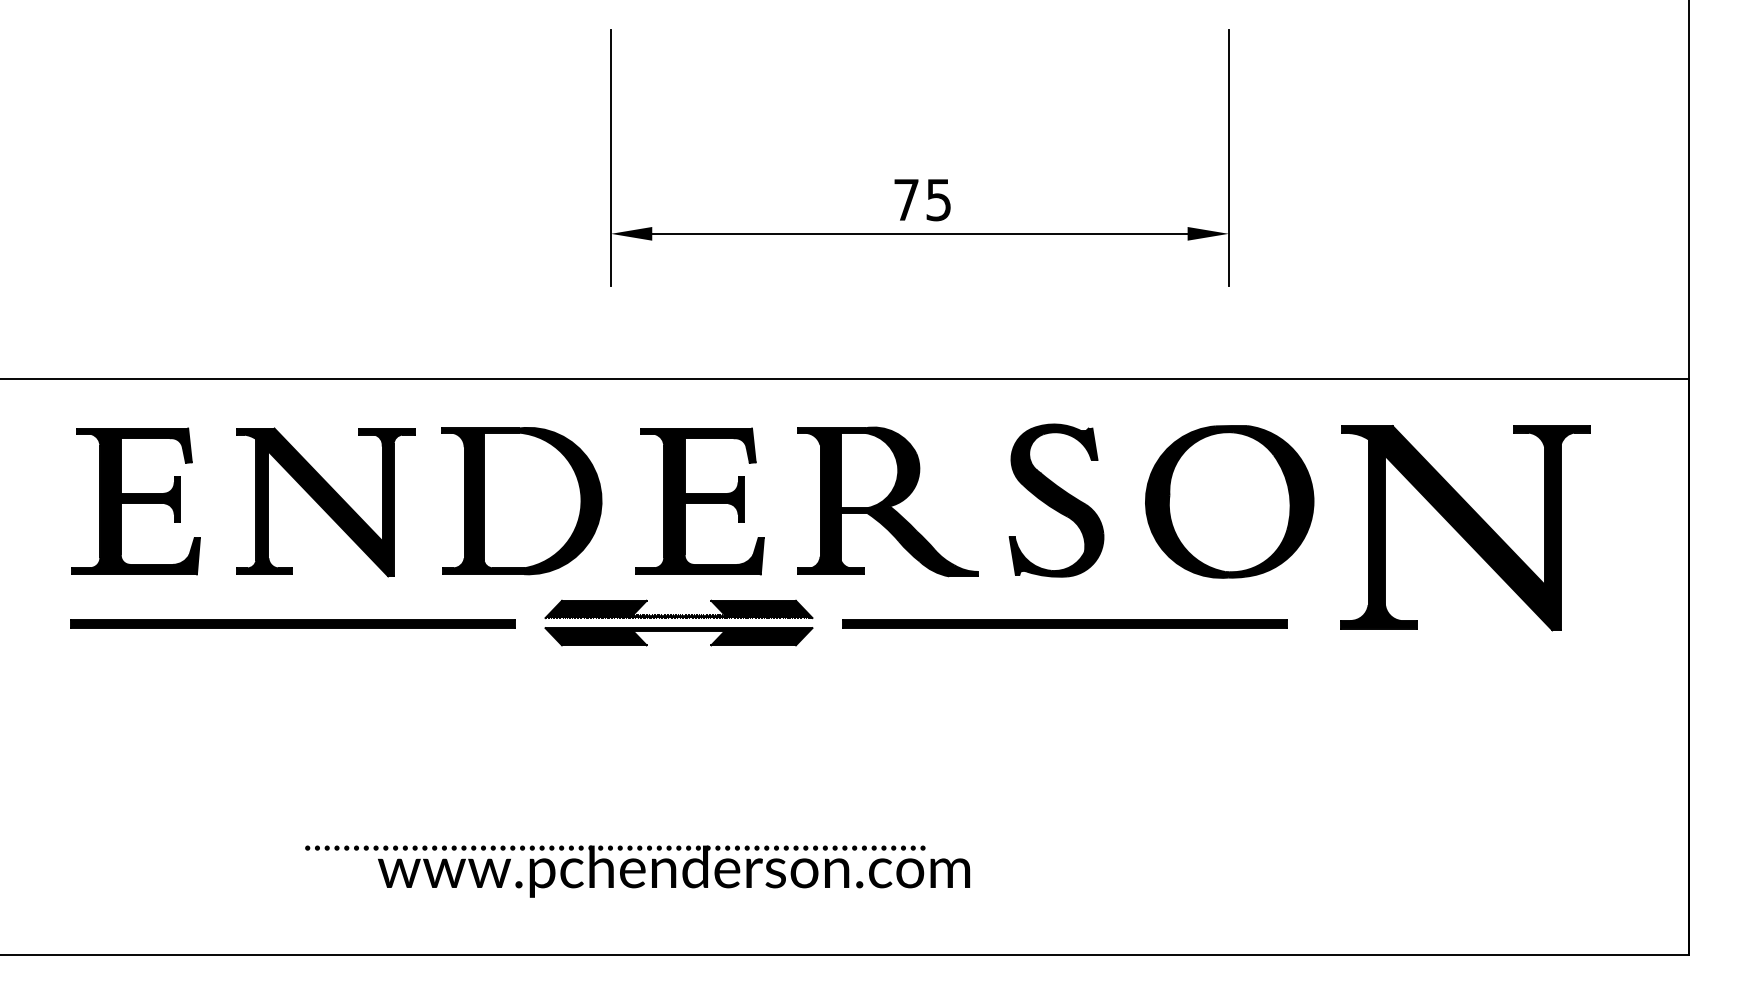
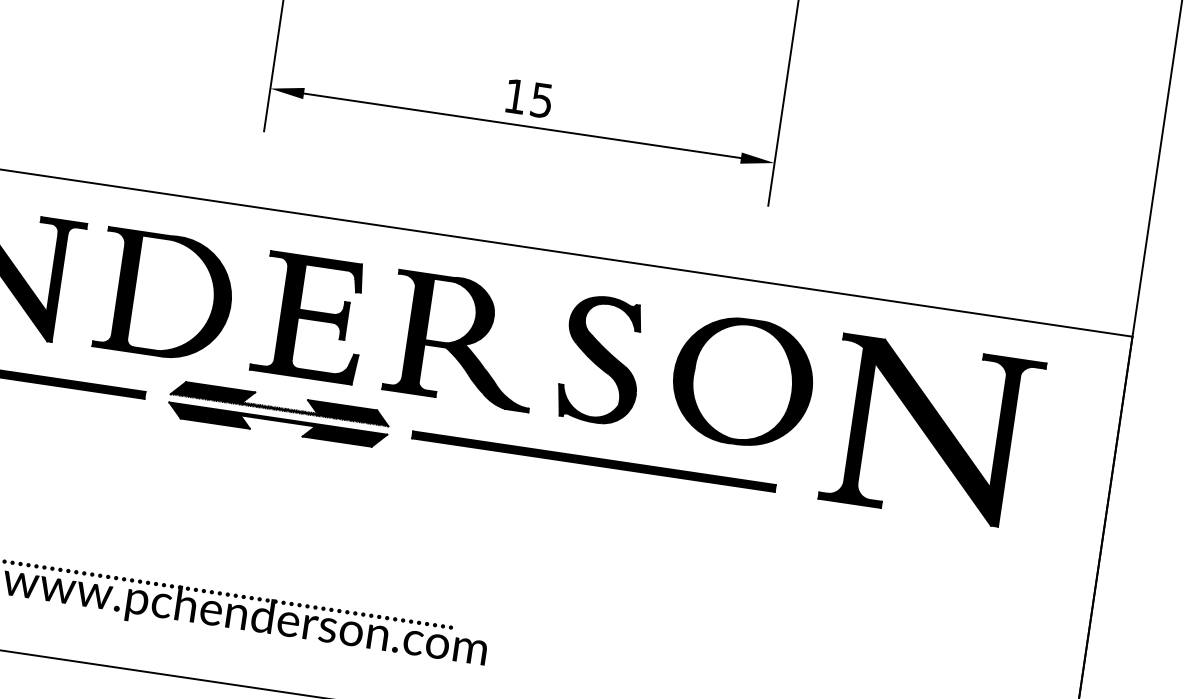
text: (906, 199) -> (515, 96), 75 -> 15

